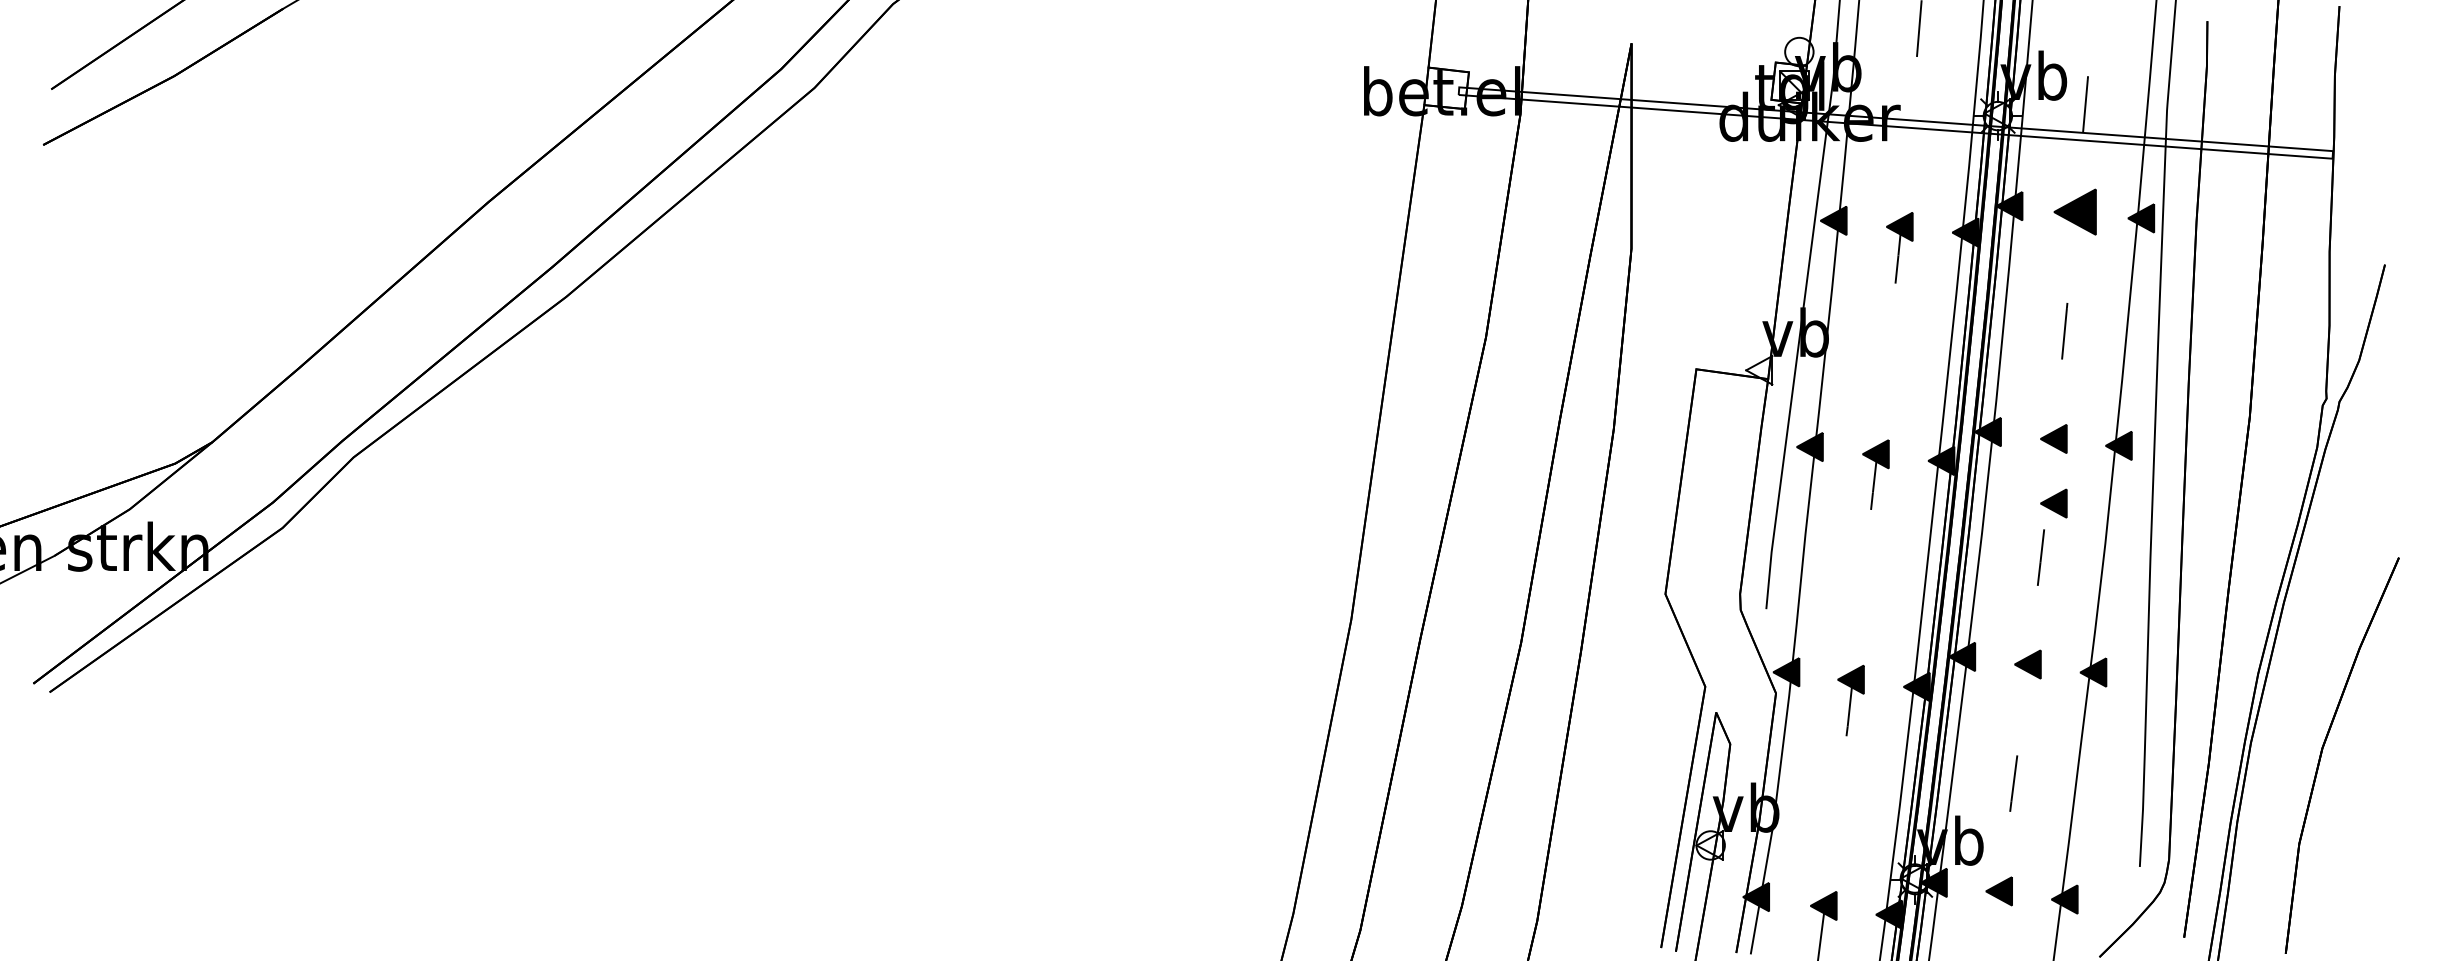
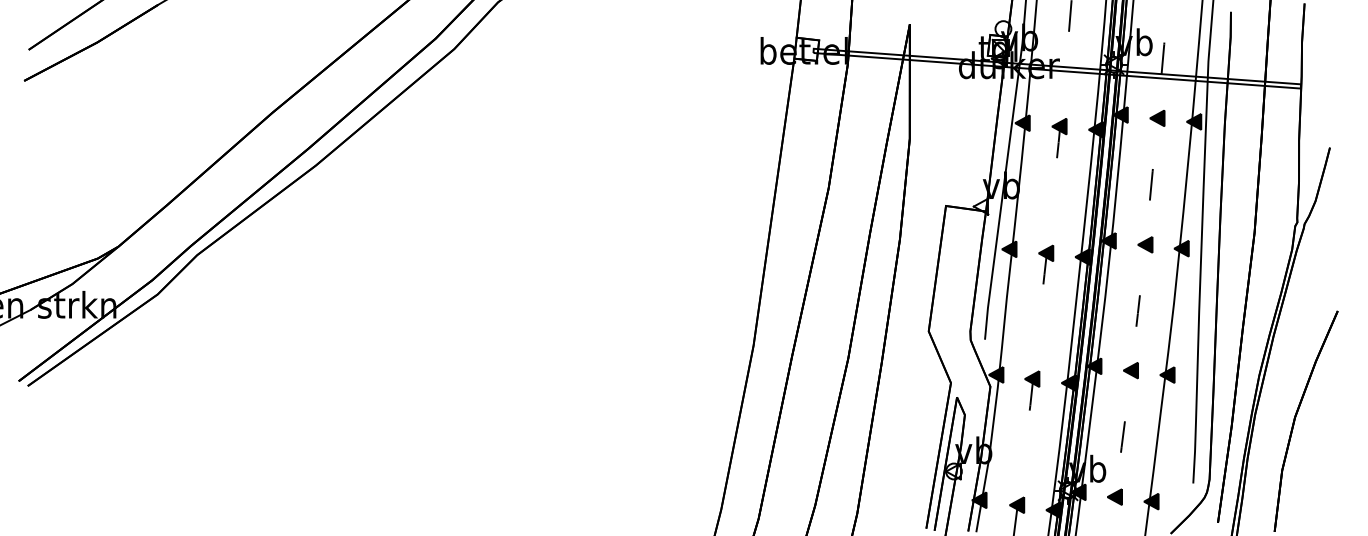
part: (2075, 212) -> (1157, 118), size x0.62
part: (2054, 502) -> (1145, 280), removed

